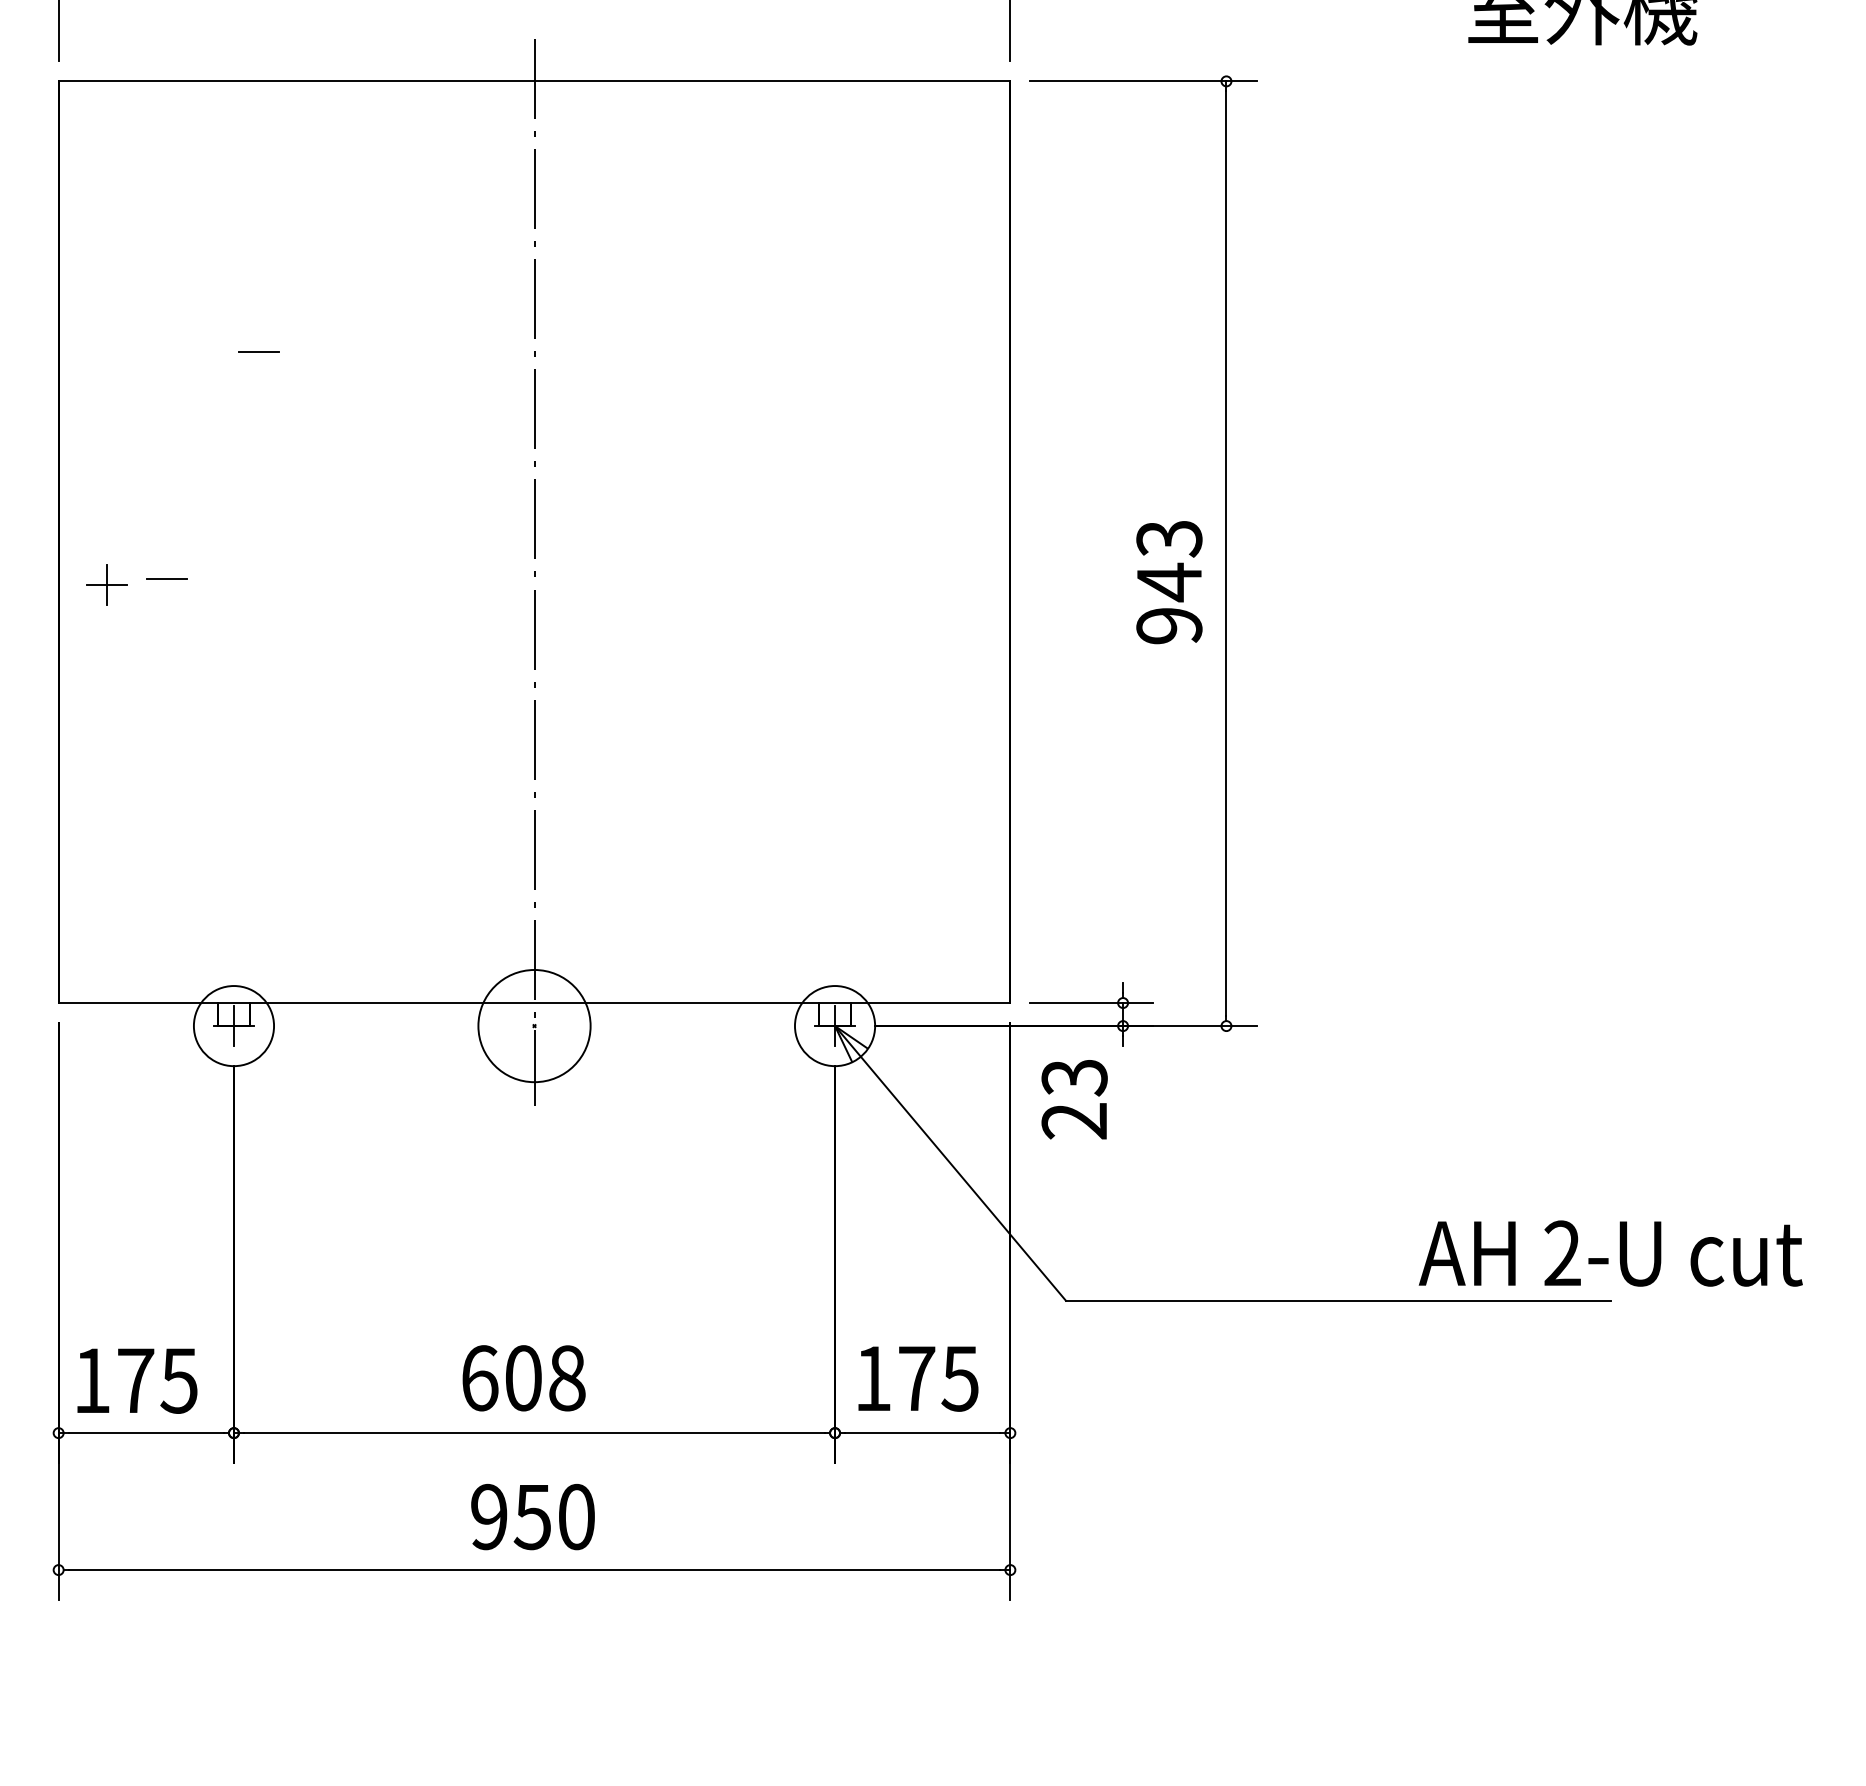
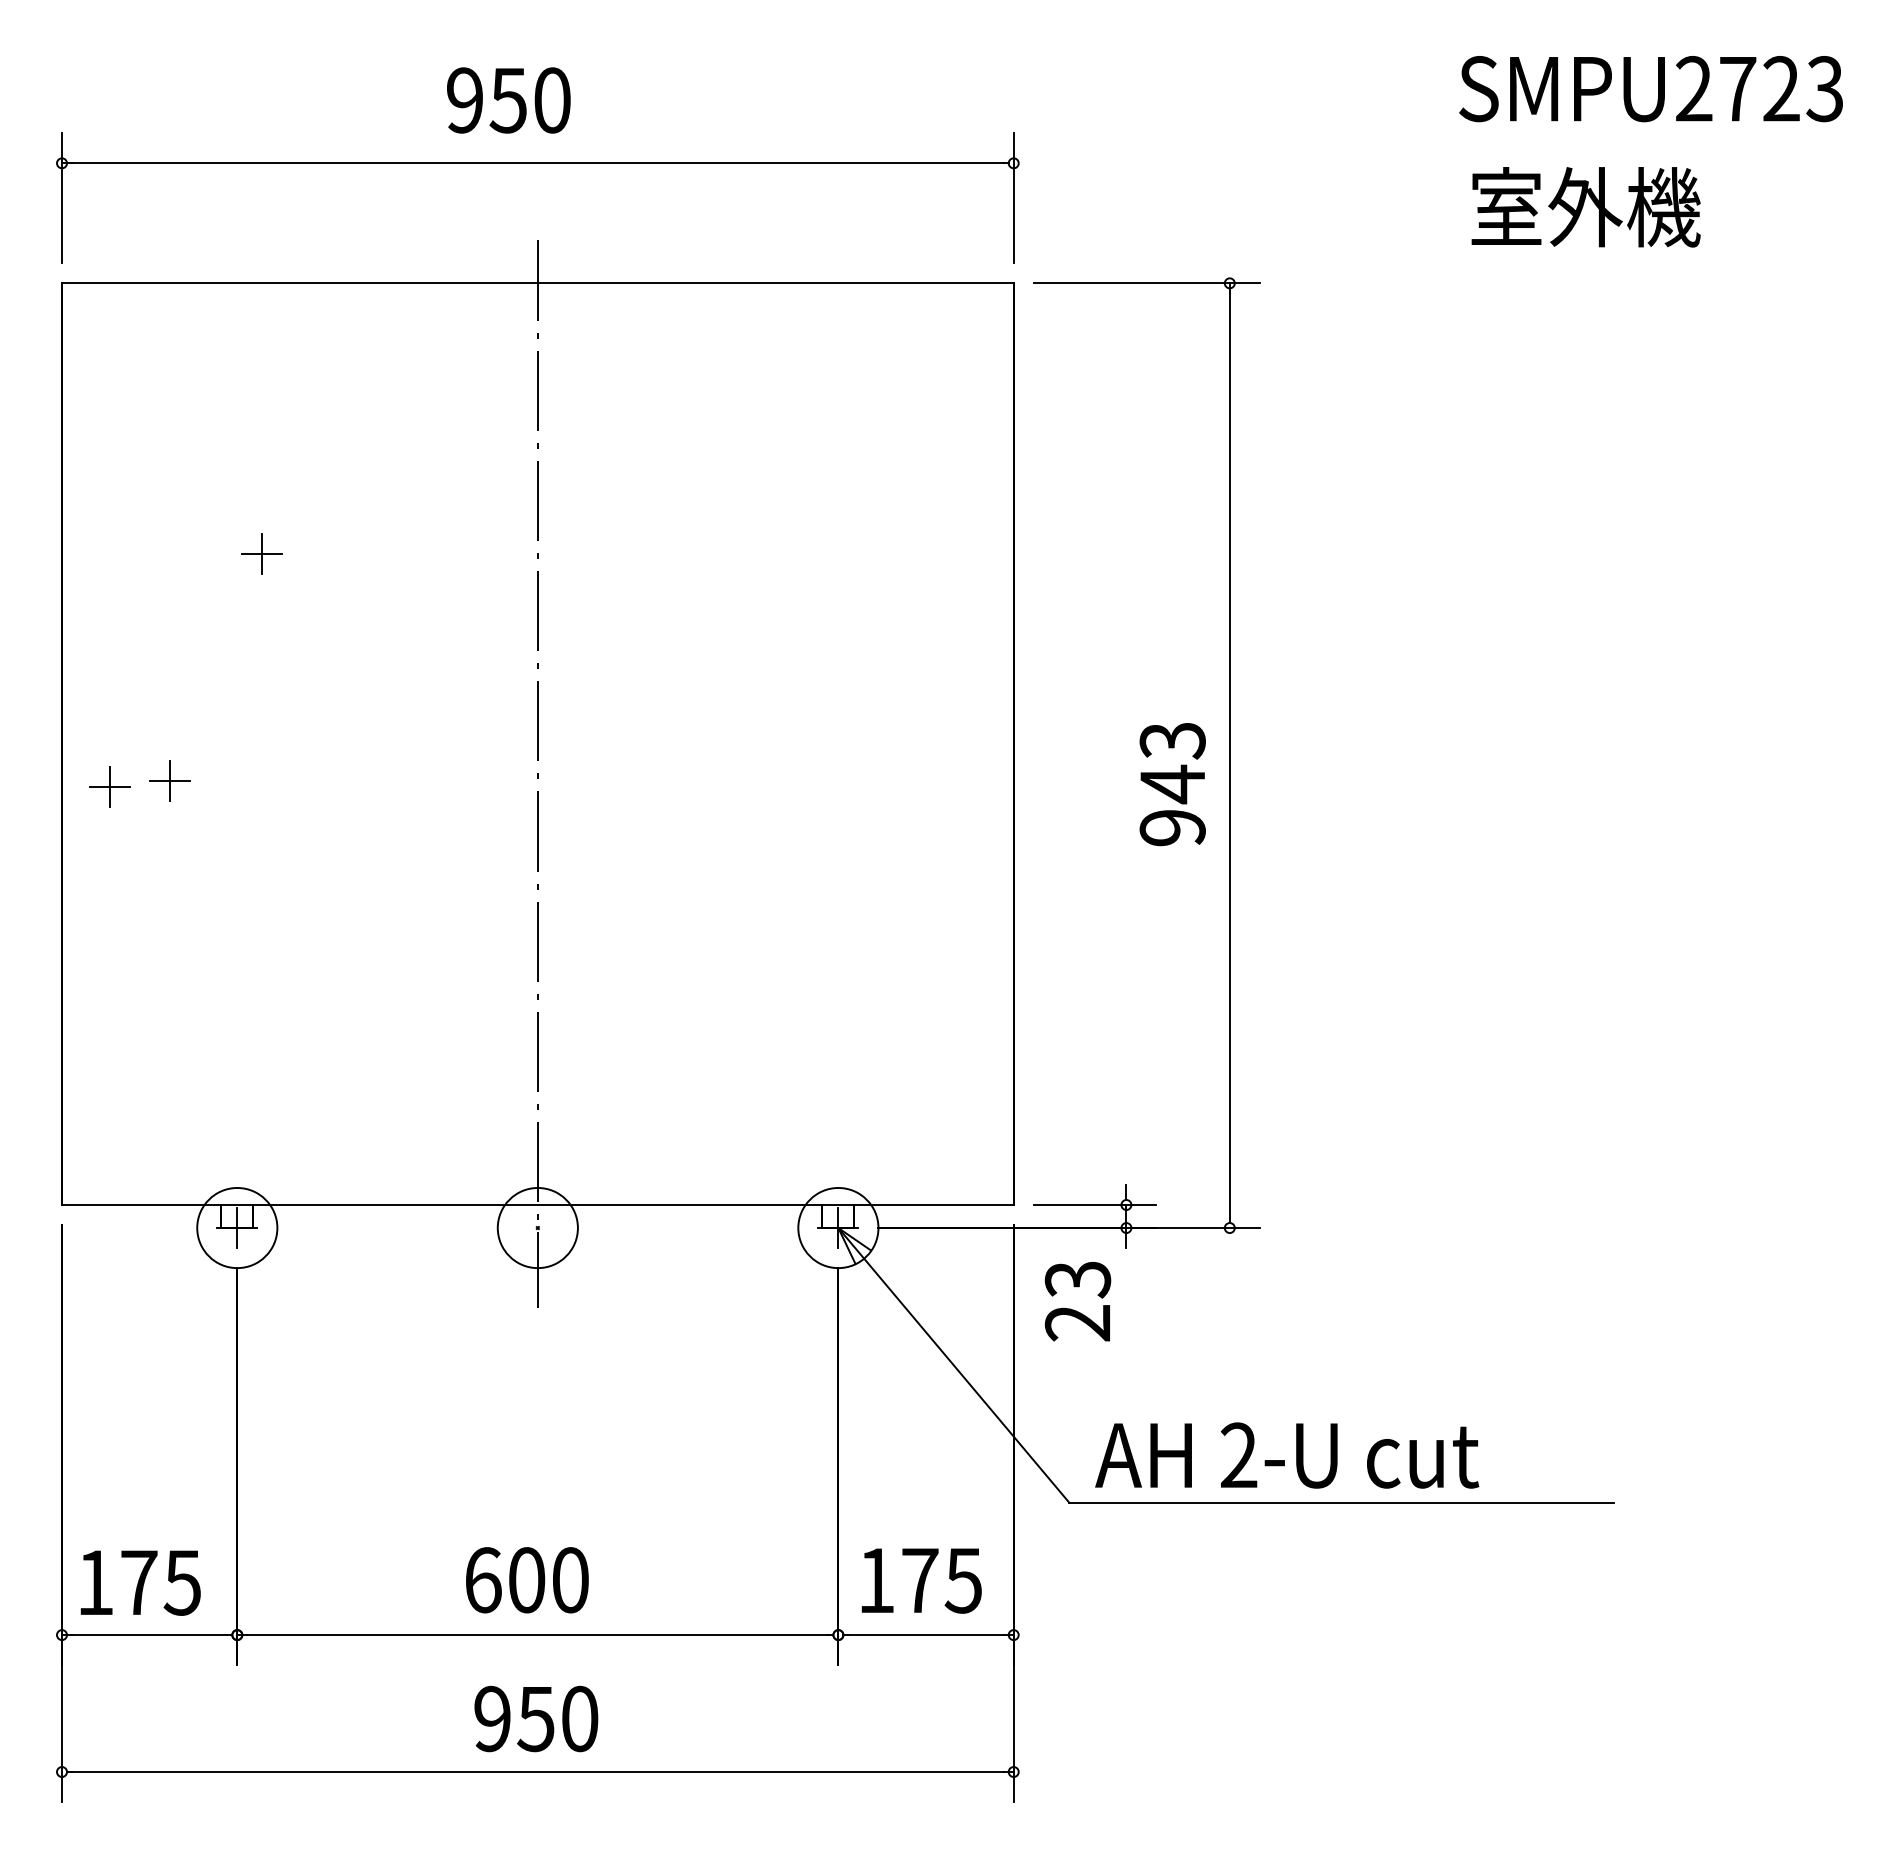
line: (259, 351) -> (262, 553), added
line: (167, 579) -> (170, 781), added
circle: (534, 1025) -> (537, 1227), size x0.71
text: (1611, 1253) -> (1287, 1455), moved
text: (567, 1378) -> (570, 1580), 608 -> 600

